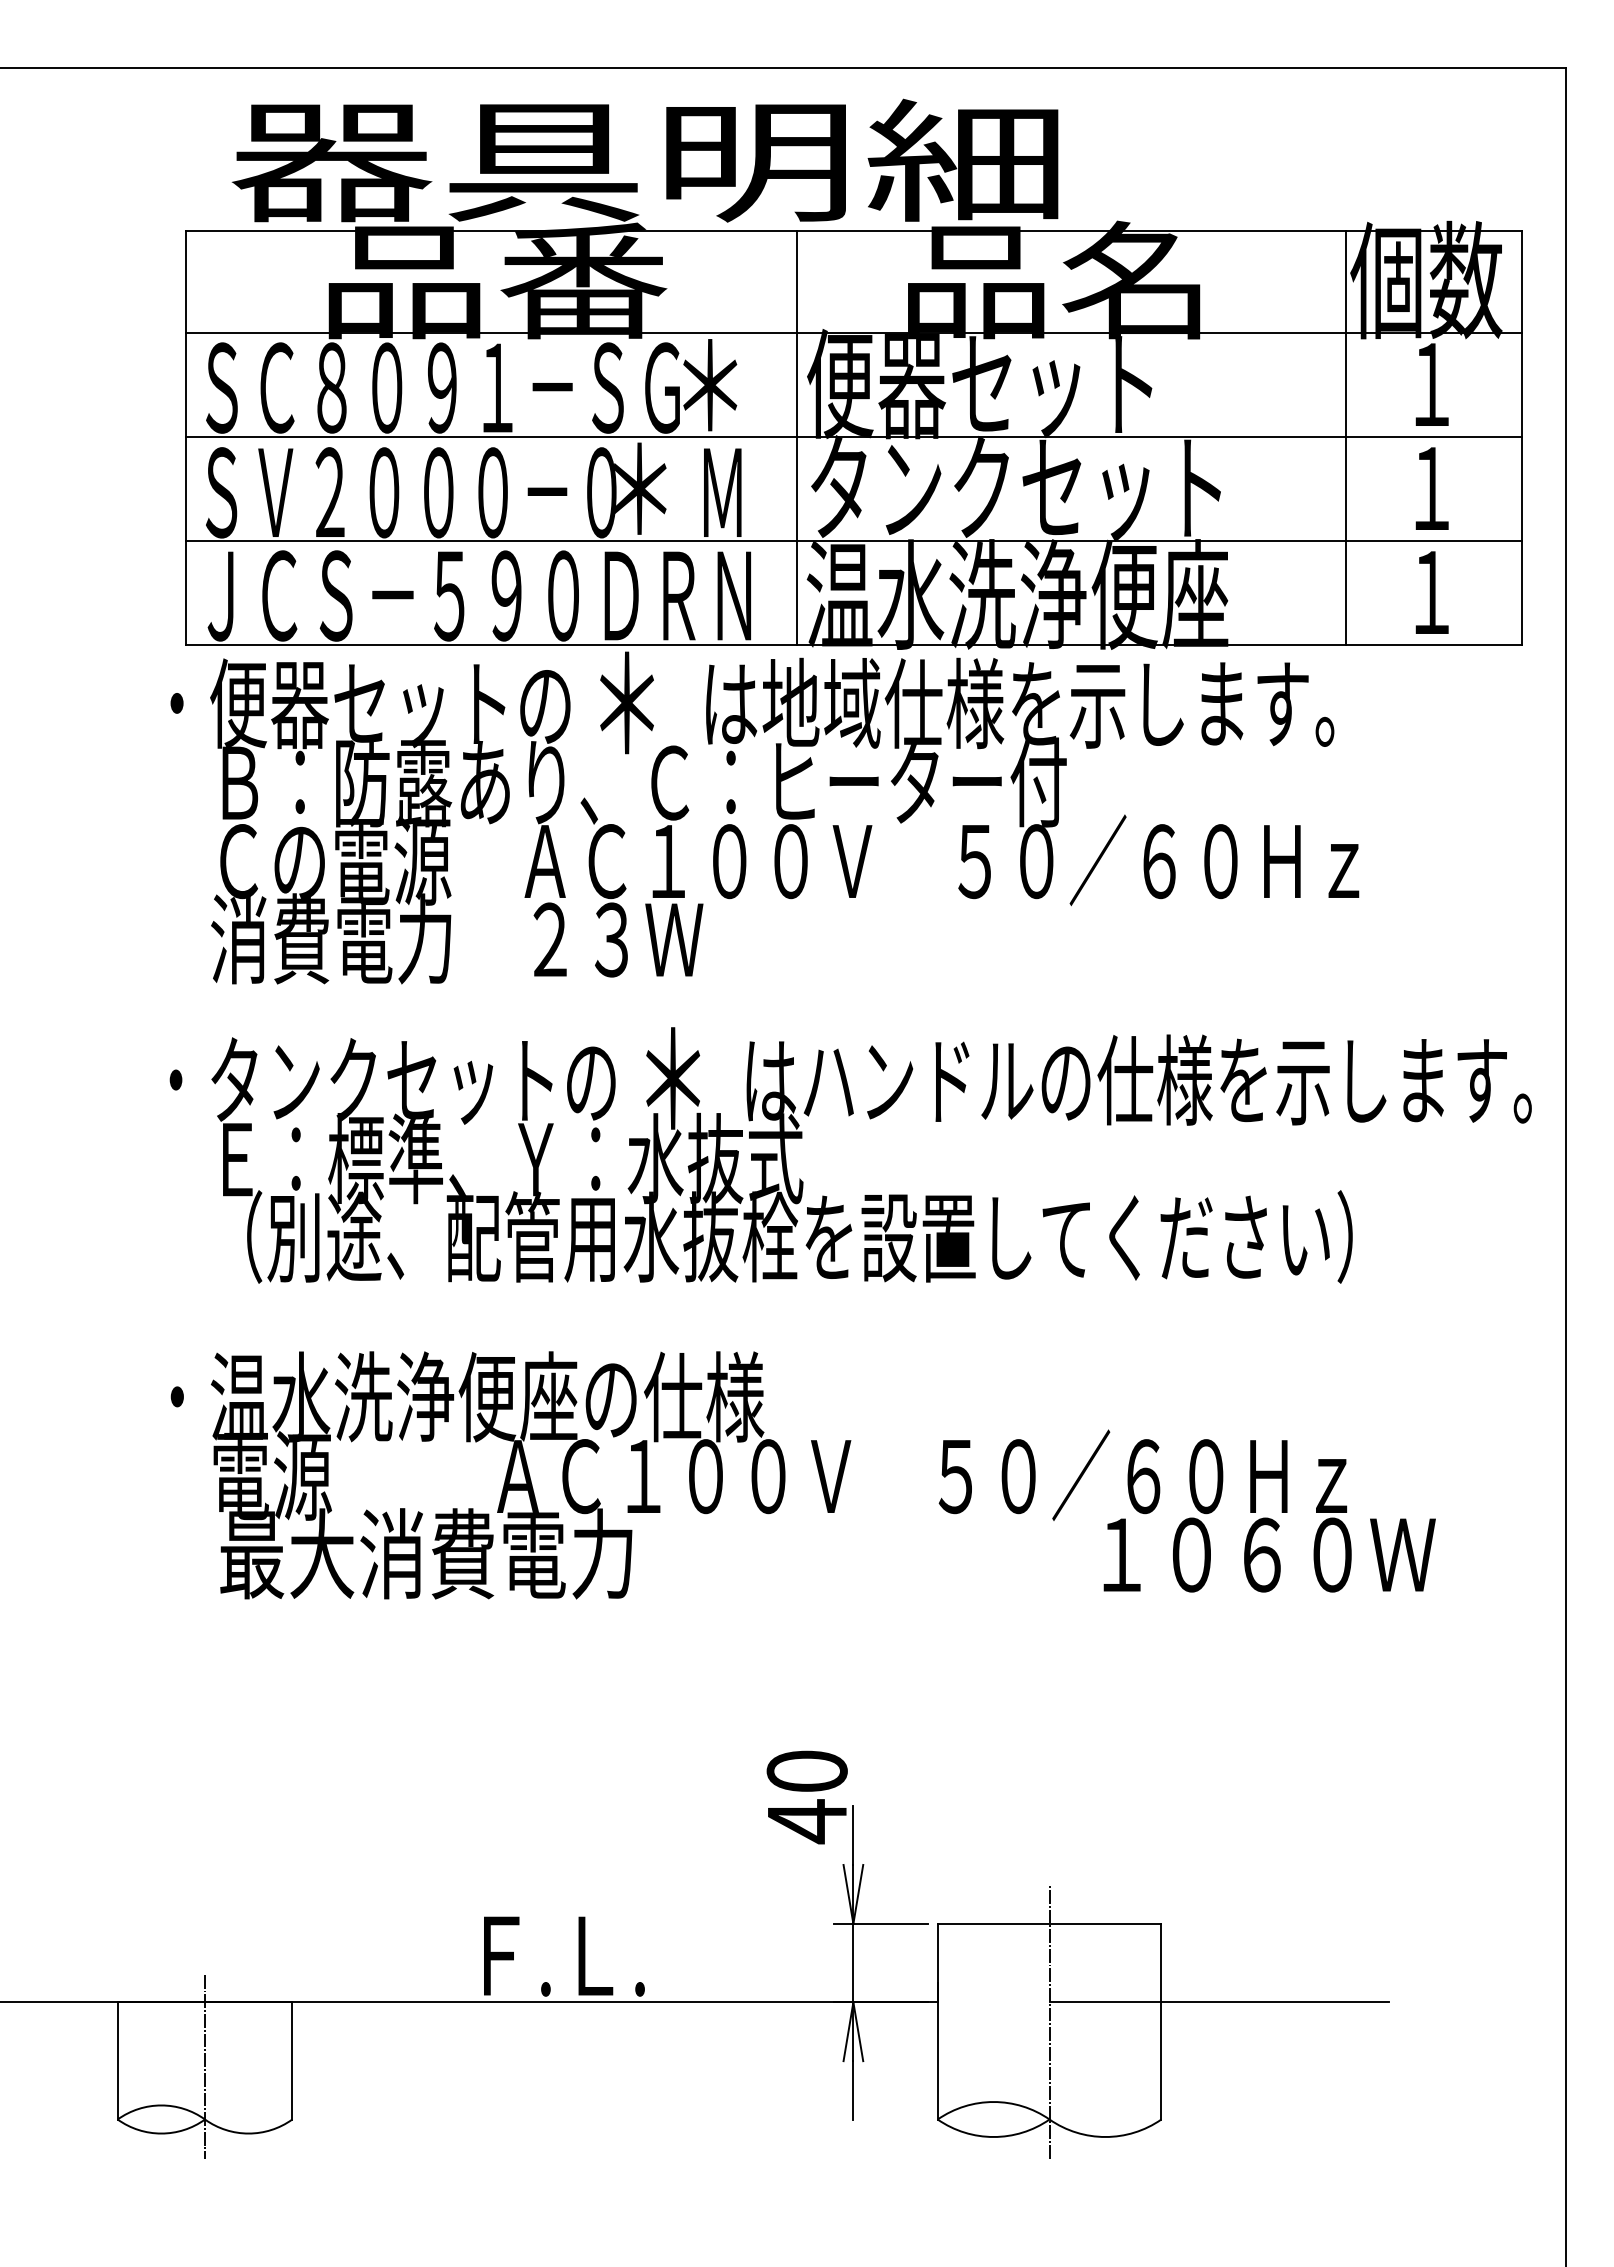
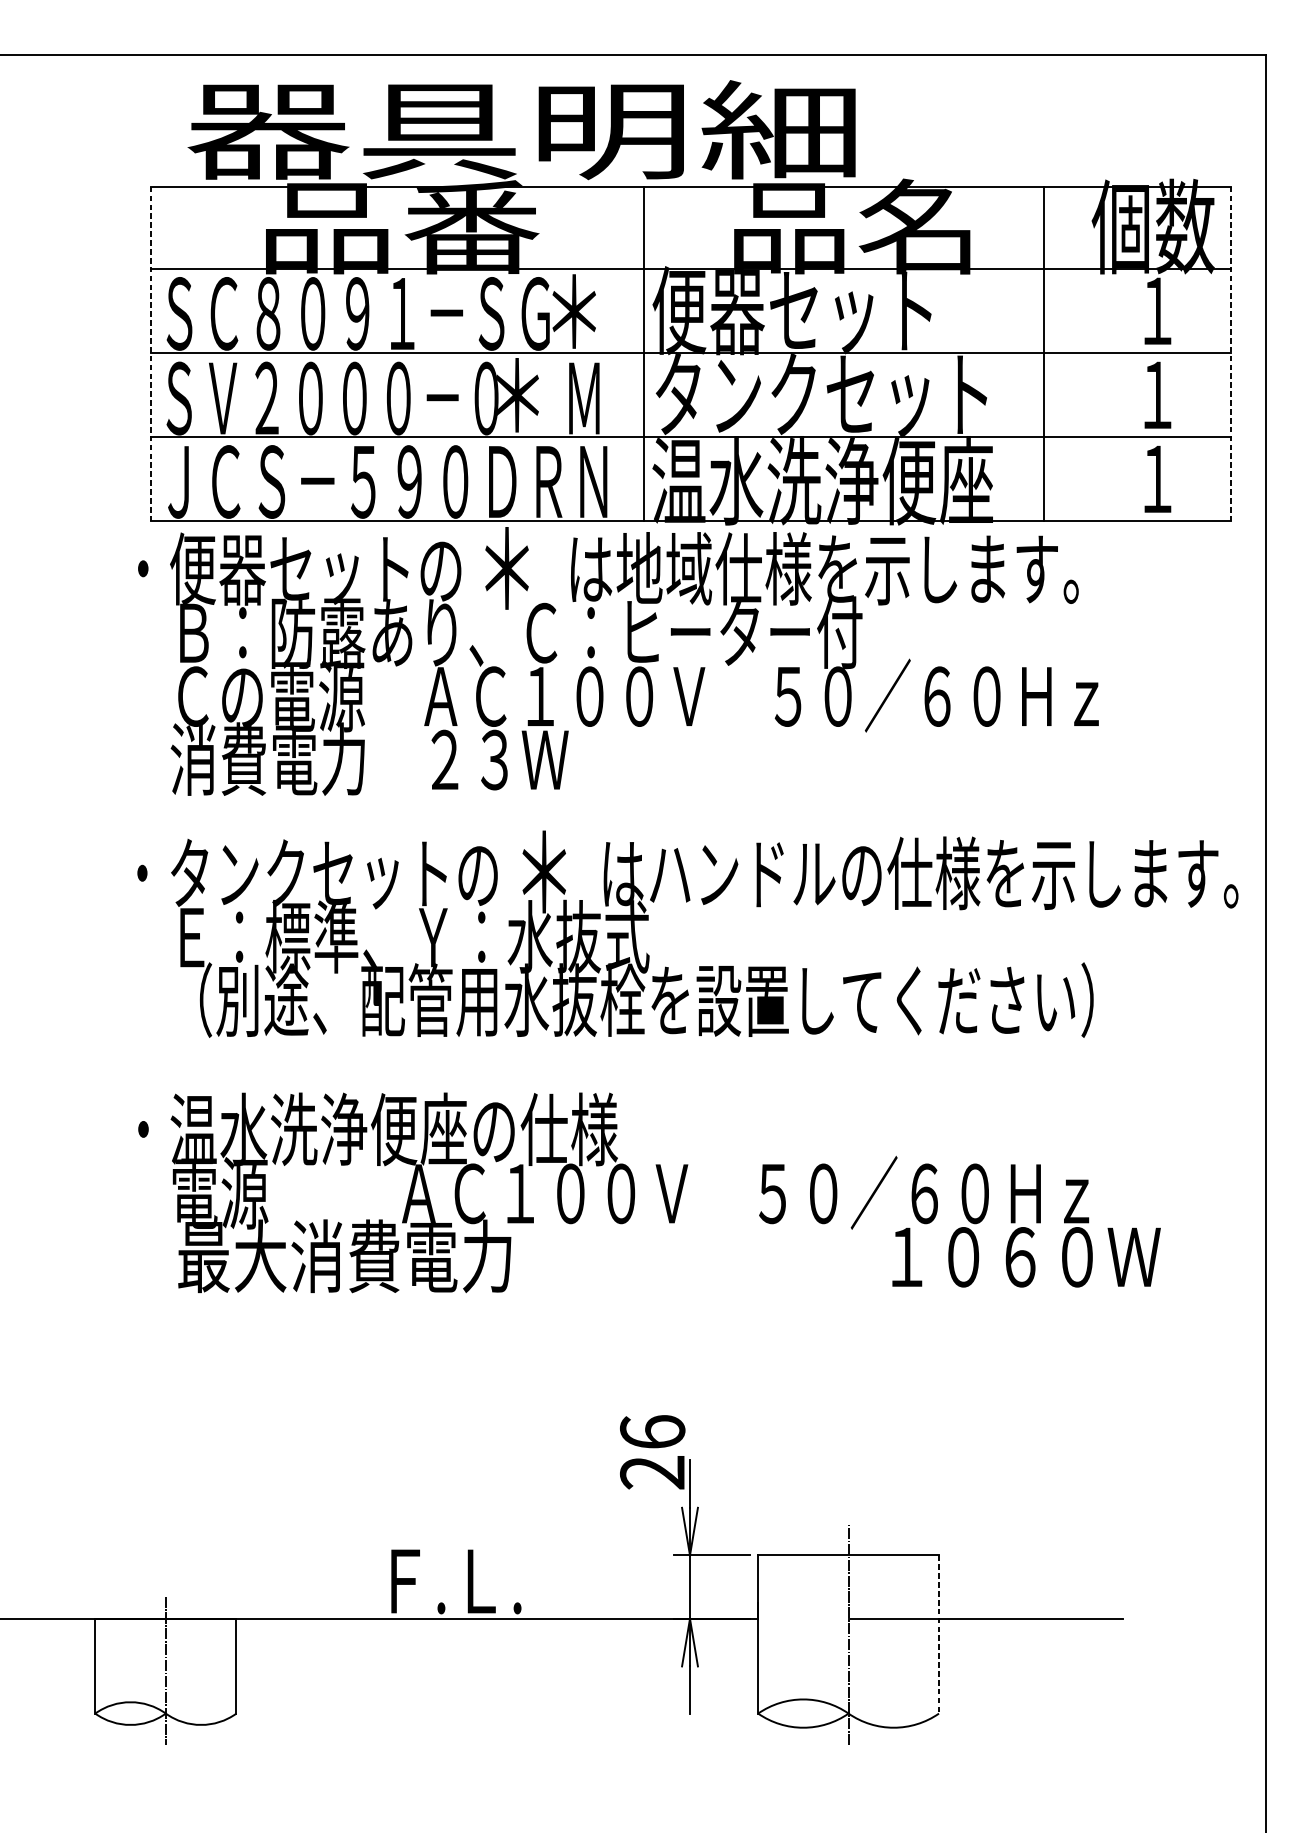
line: (186, 437) -> (150, 353), solid -> dashed
line: (1345, 437) -> (1044, 353), moved
line: (1522, 437) -> (1230, 353), solid -> dashed
text: (806, 1797) -> (652, 1453), 40 -> 26
line: (1161, 2021) -> (939, 1634), solid -> dashed

